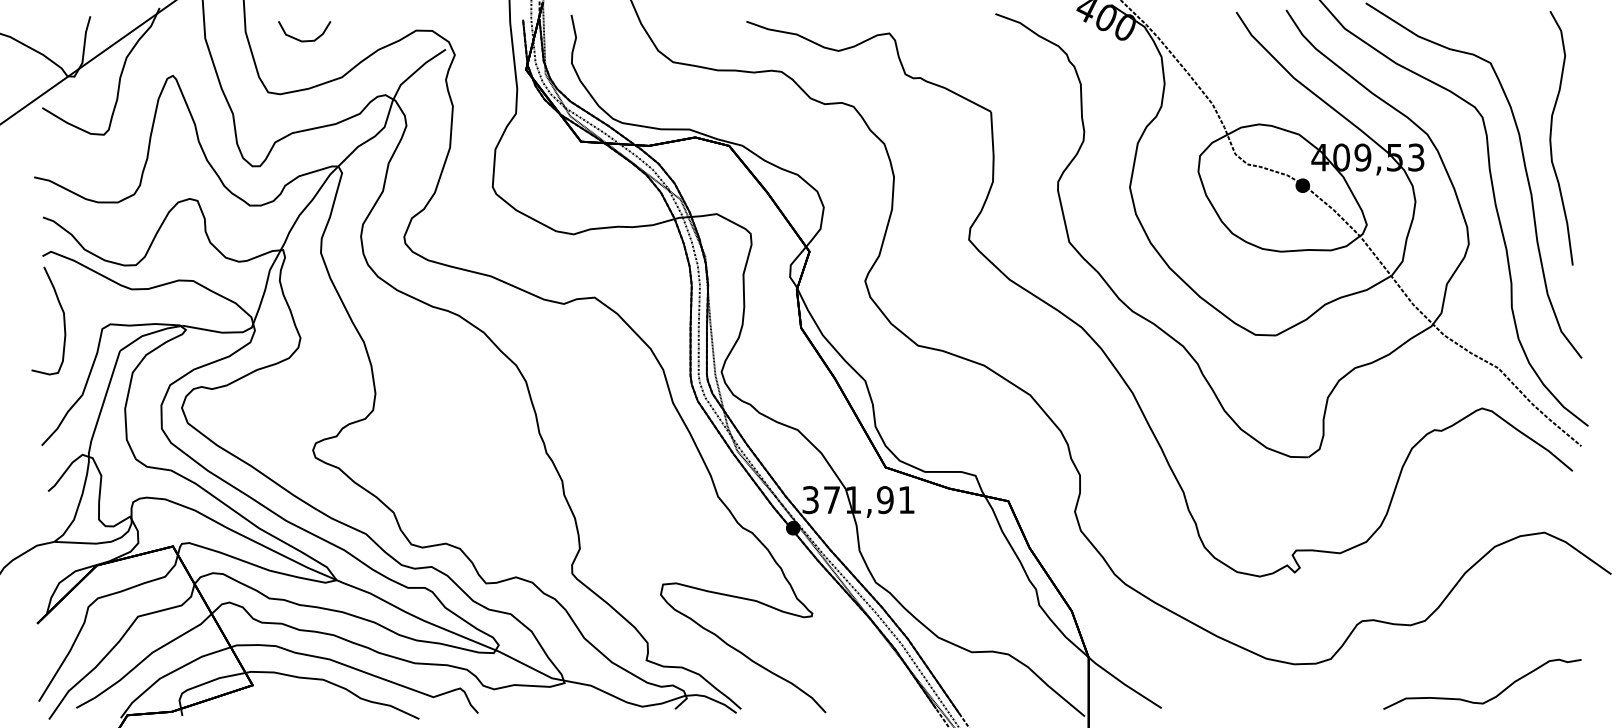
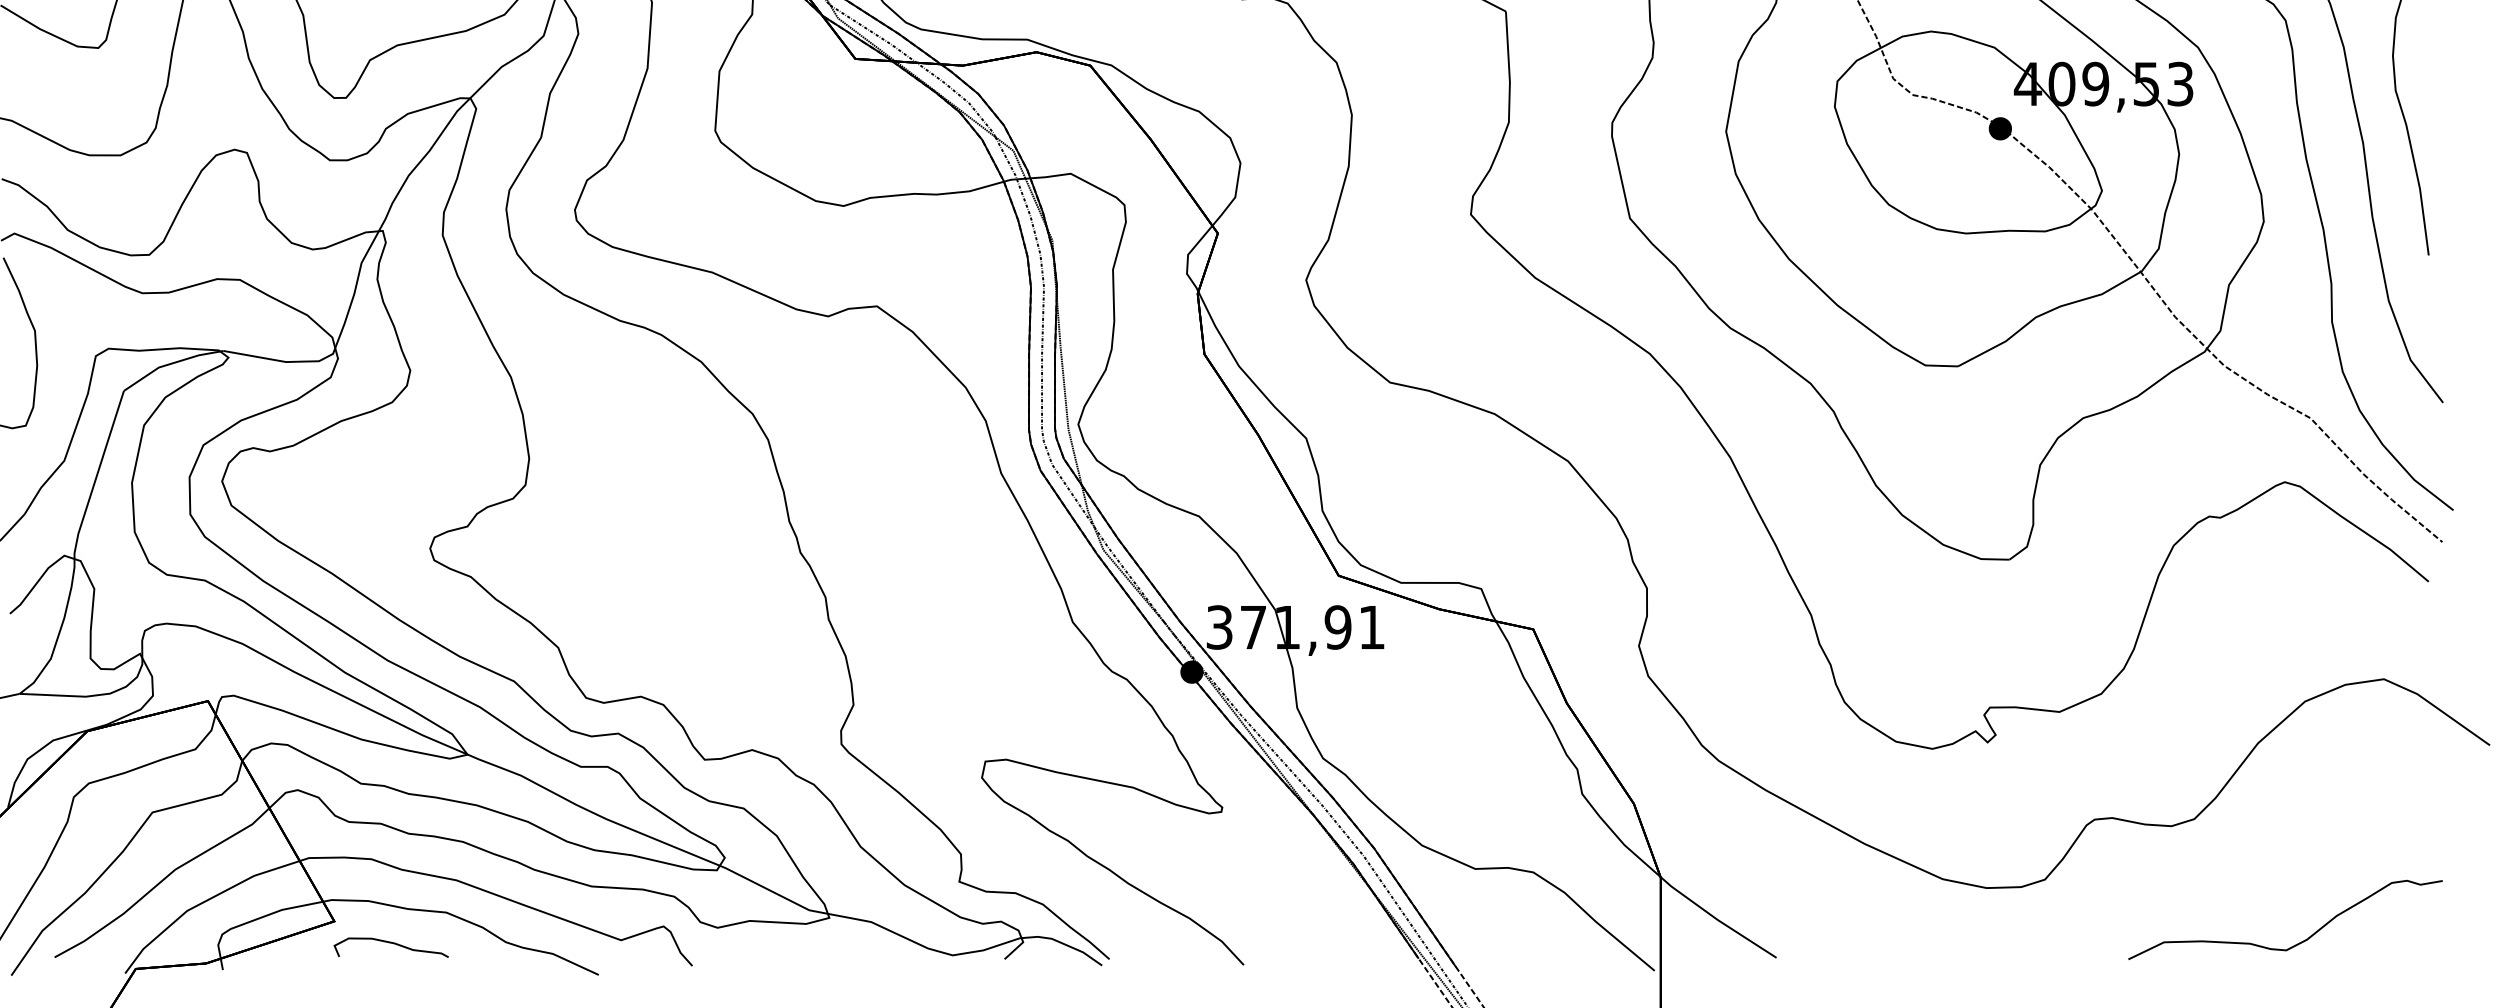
curve: (287, 699) -> (389, 943), added

